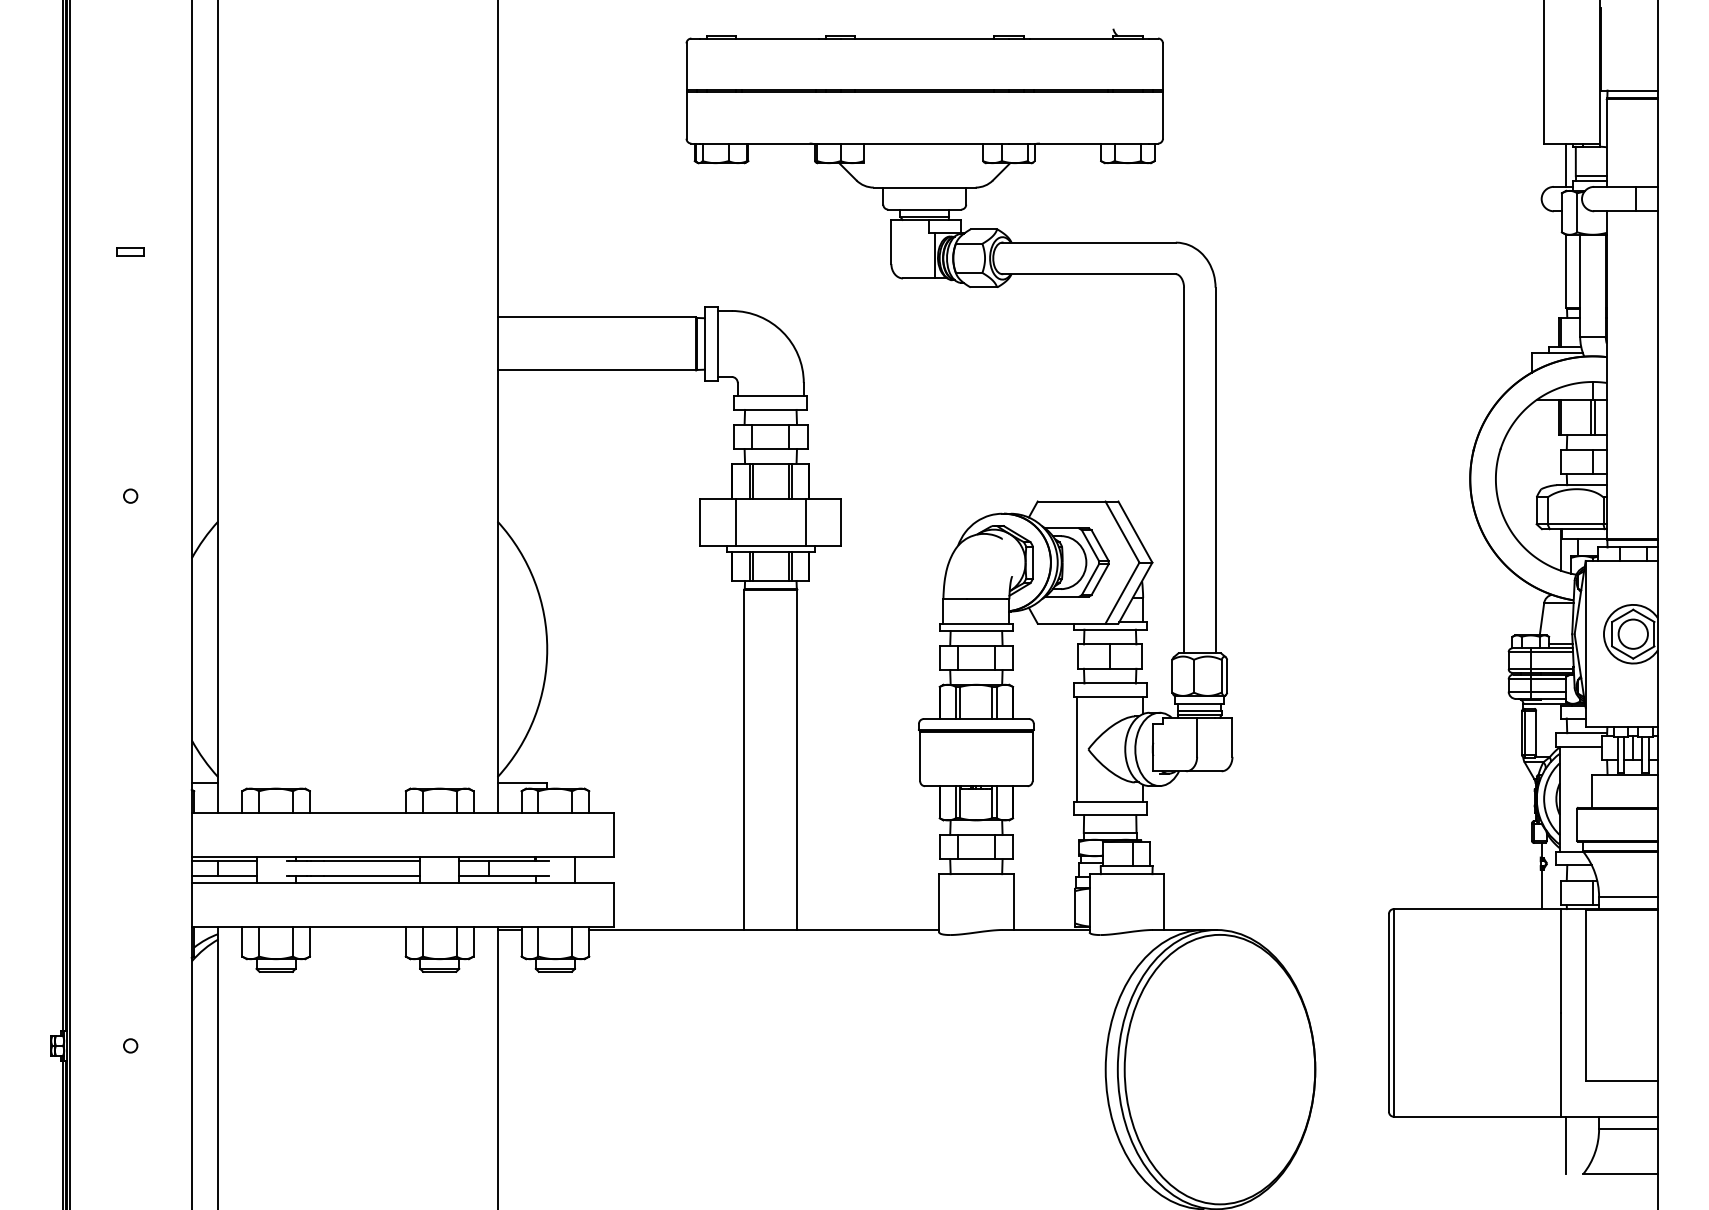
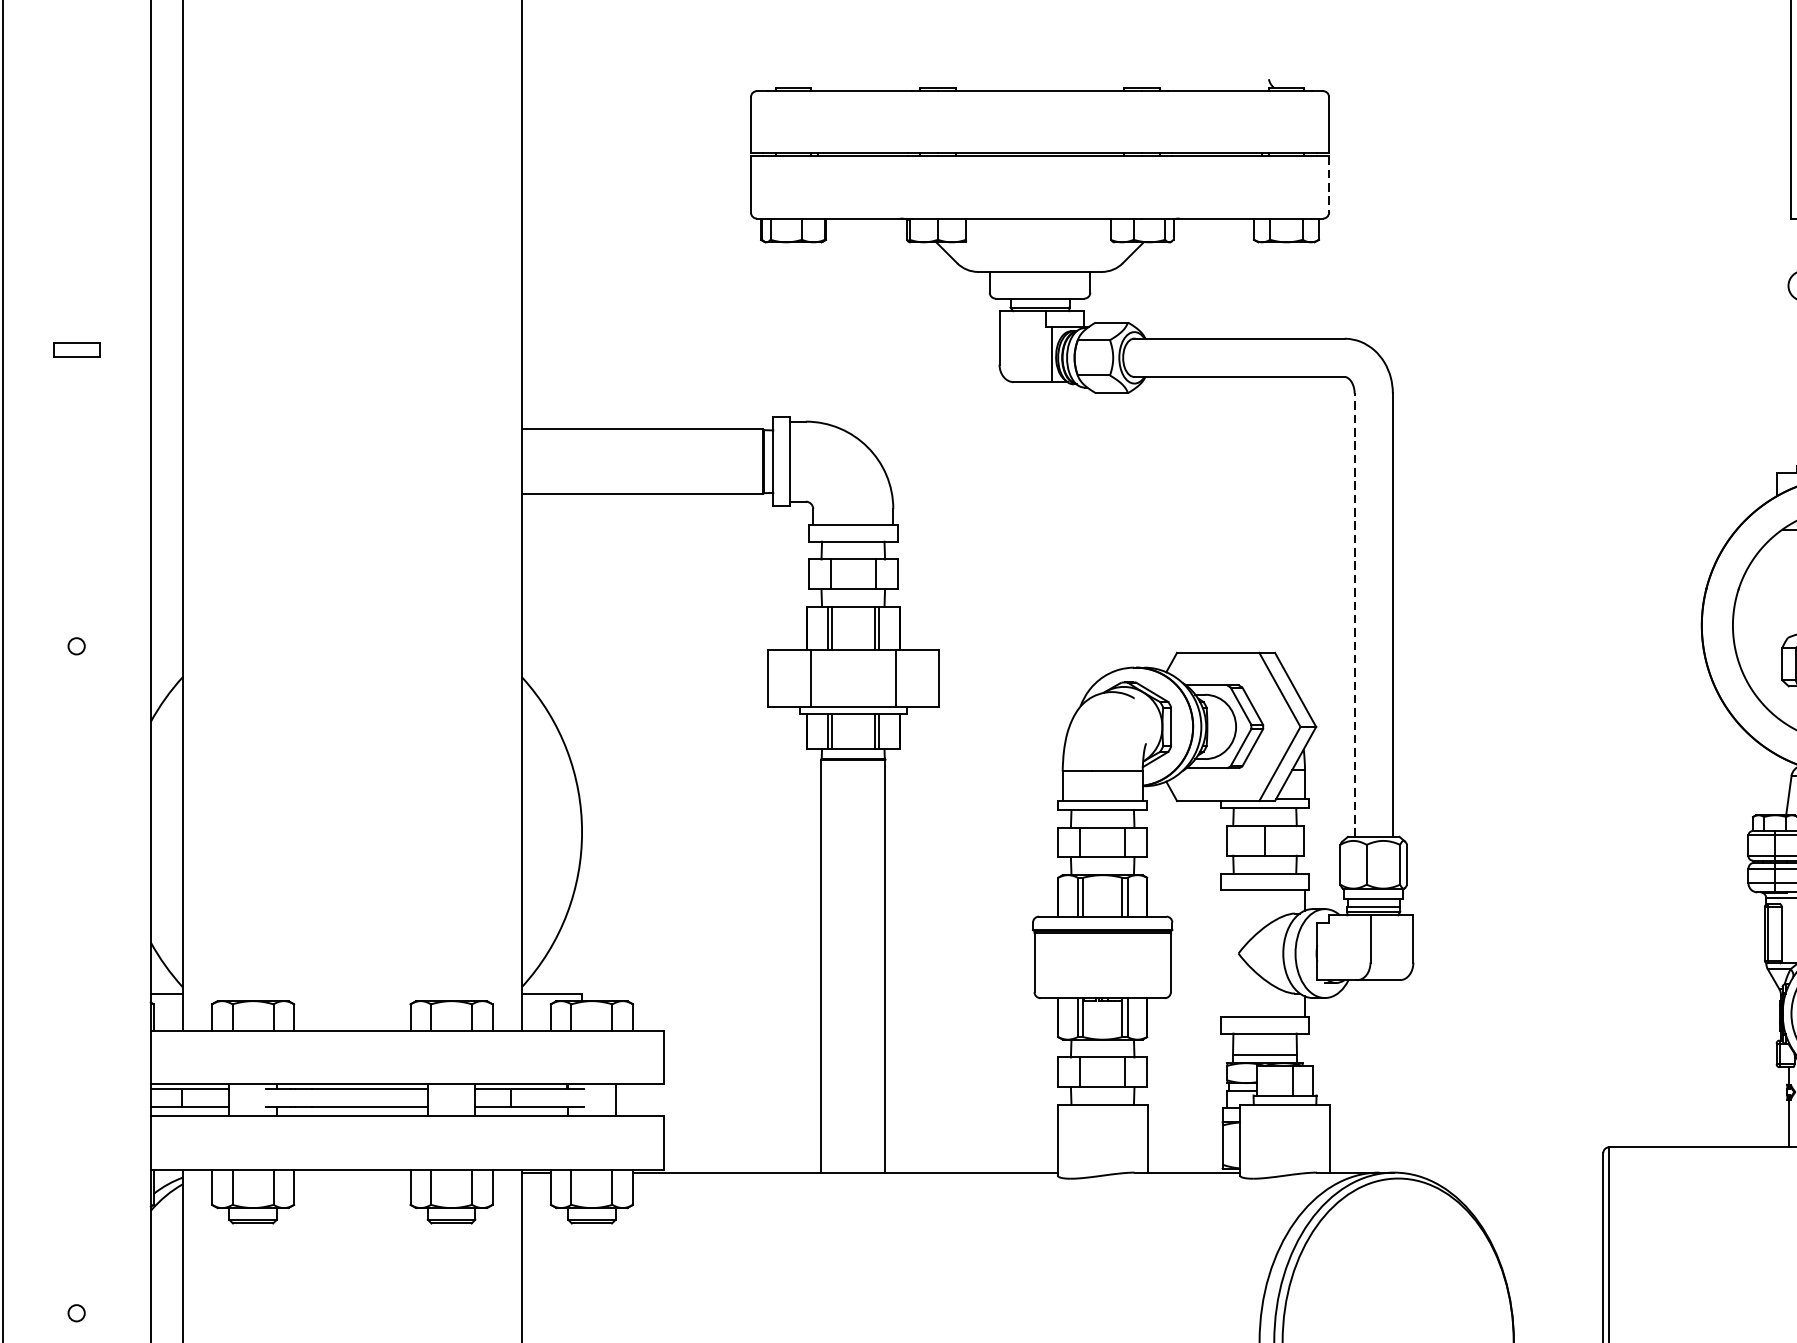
line: (1162, 116) -> (1328, 185), solid -> dashed
part: (130, 251) -> (76, 349), size x1.4
line: (1184, 470) -> (1355, 615), solid -> dashed
line: (1077, 748) -> (1225, 952), removed

